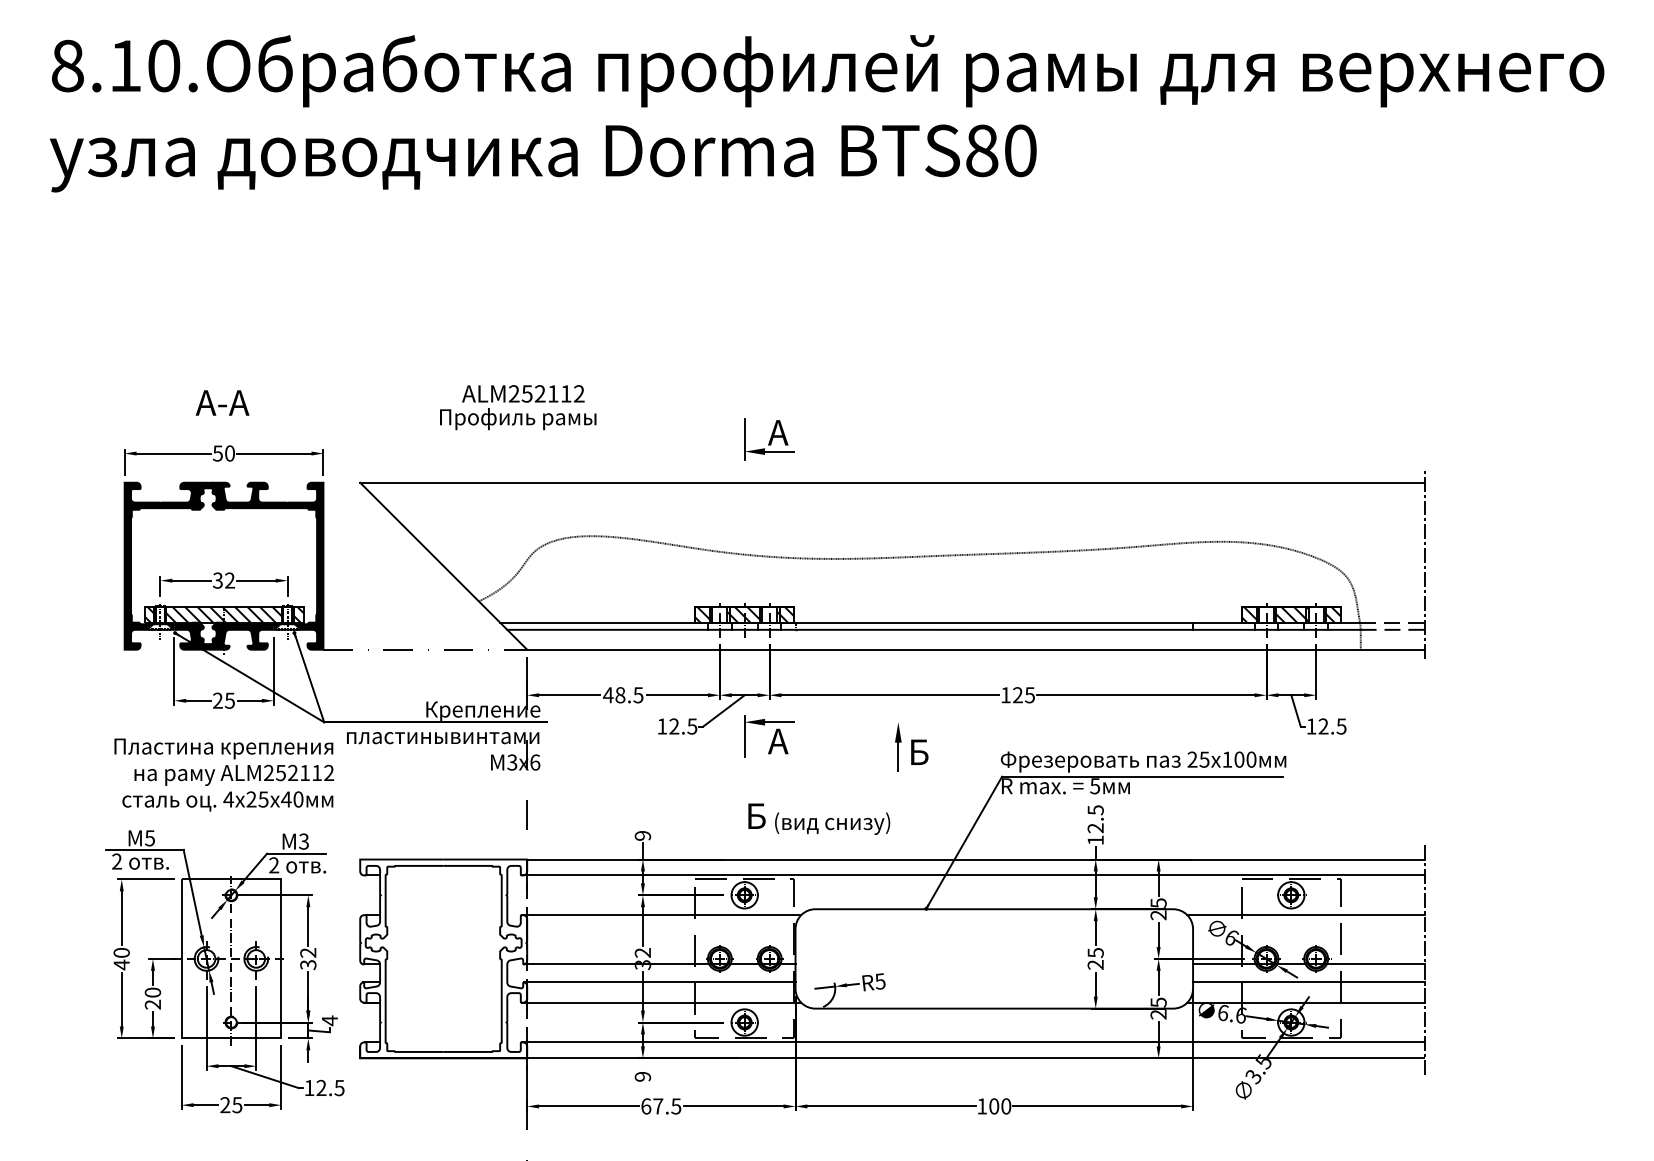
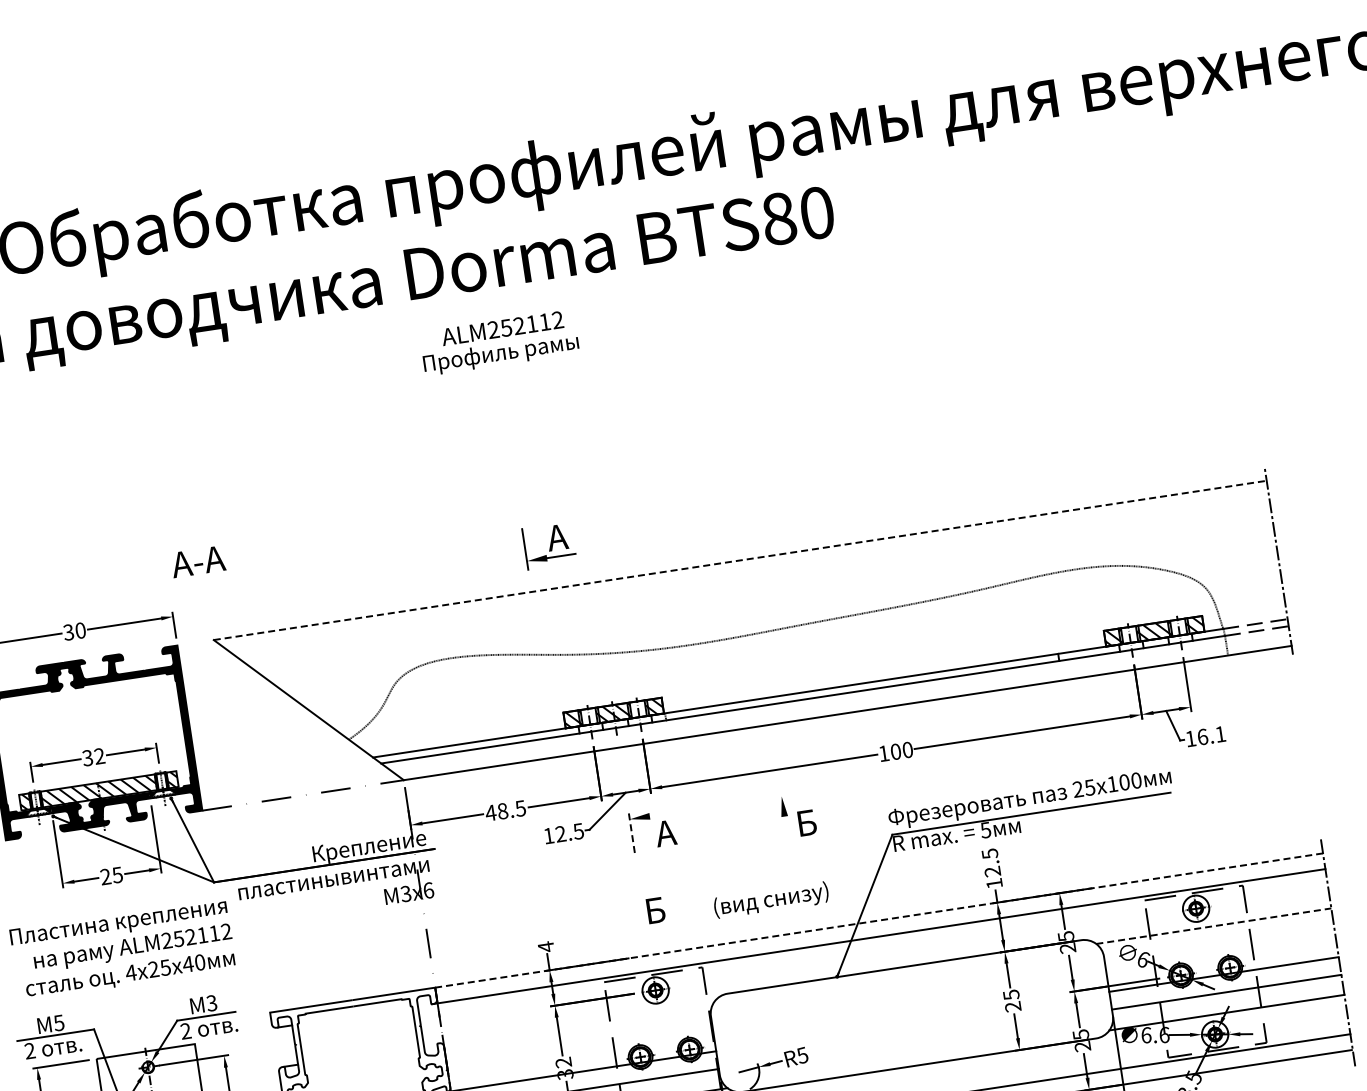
text: (222, 402) -> (198, 561), moved
text: (518, 407) -> (499, 342), moved
part: (769, 439) -> (549, 545), moved
text: (217, 452) -> (68, 631), 50 -> 30
line: (893, 482) -> (741, 560), solid -> dashed
text: (1023, 695) -> (901, 751), 125 -> 100
line: (779, 722) -> (664, 814), removed
text: (1332, 726) -> (1211, 735), 12.5 -> 16.1
line: (744, 736) -> (631, 833), solid -> dashed
line: (898, 756) -> (786, 830), removed
text: (832, 823) -> (771, 900), moved
text: (642, 835) -> (545, 946), 9 -> 4
line: (975, 859) -> (878, 920), solid -> dashed
line: (661, 915) -> (576, 1022), removed
line: (1306, 915) -> (1214, 926), solid -> dashed

